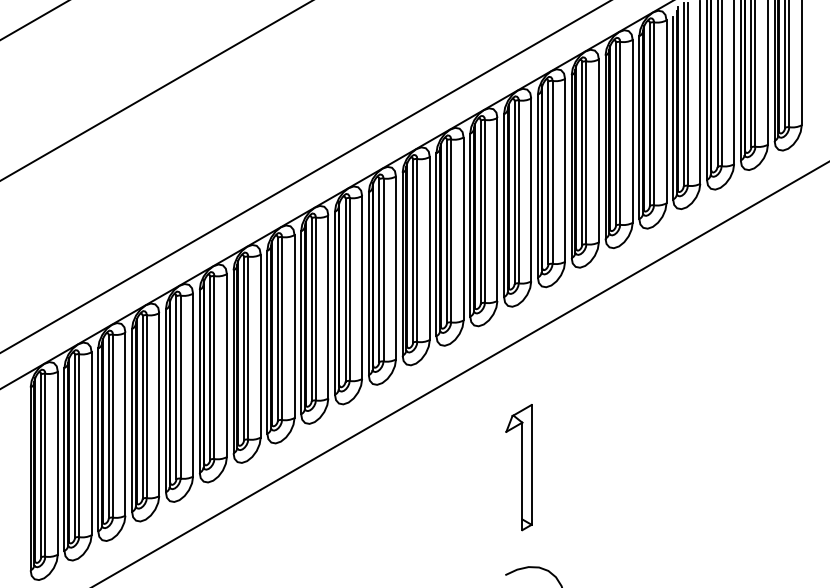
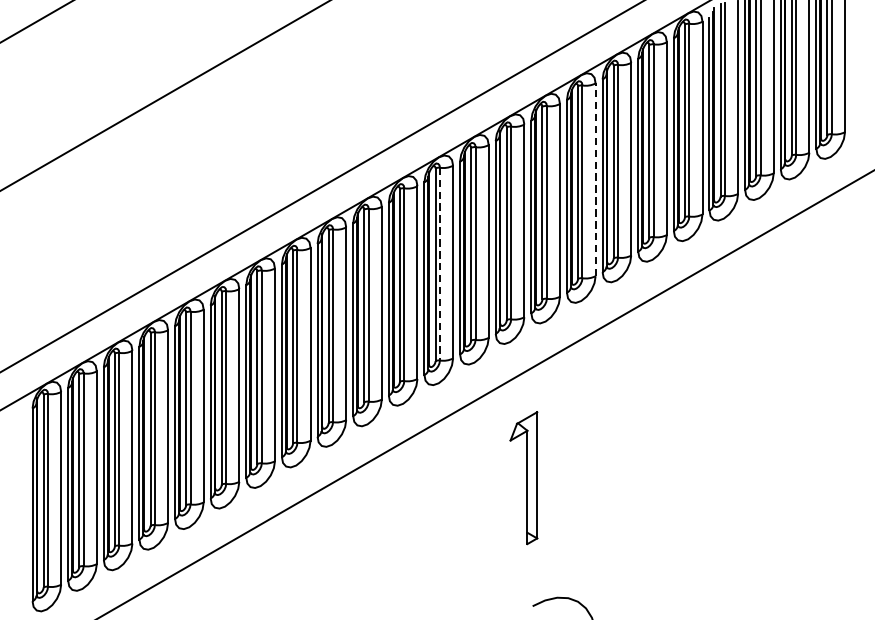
line: (565, 169) -> (596, 178), solid -> dashed
line: (417, 250) -> (440, 264), solid -> dashed
part: (518, 467) -> (523, 478), moved

